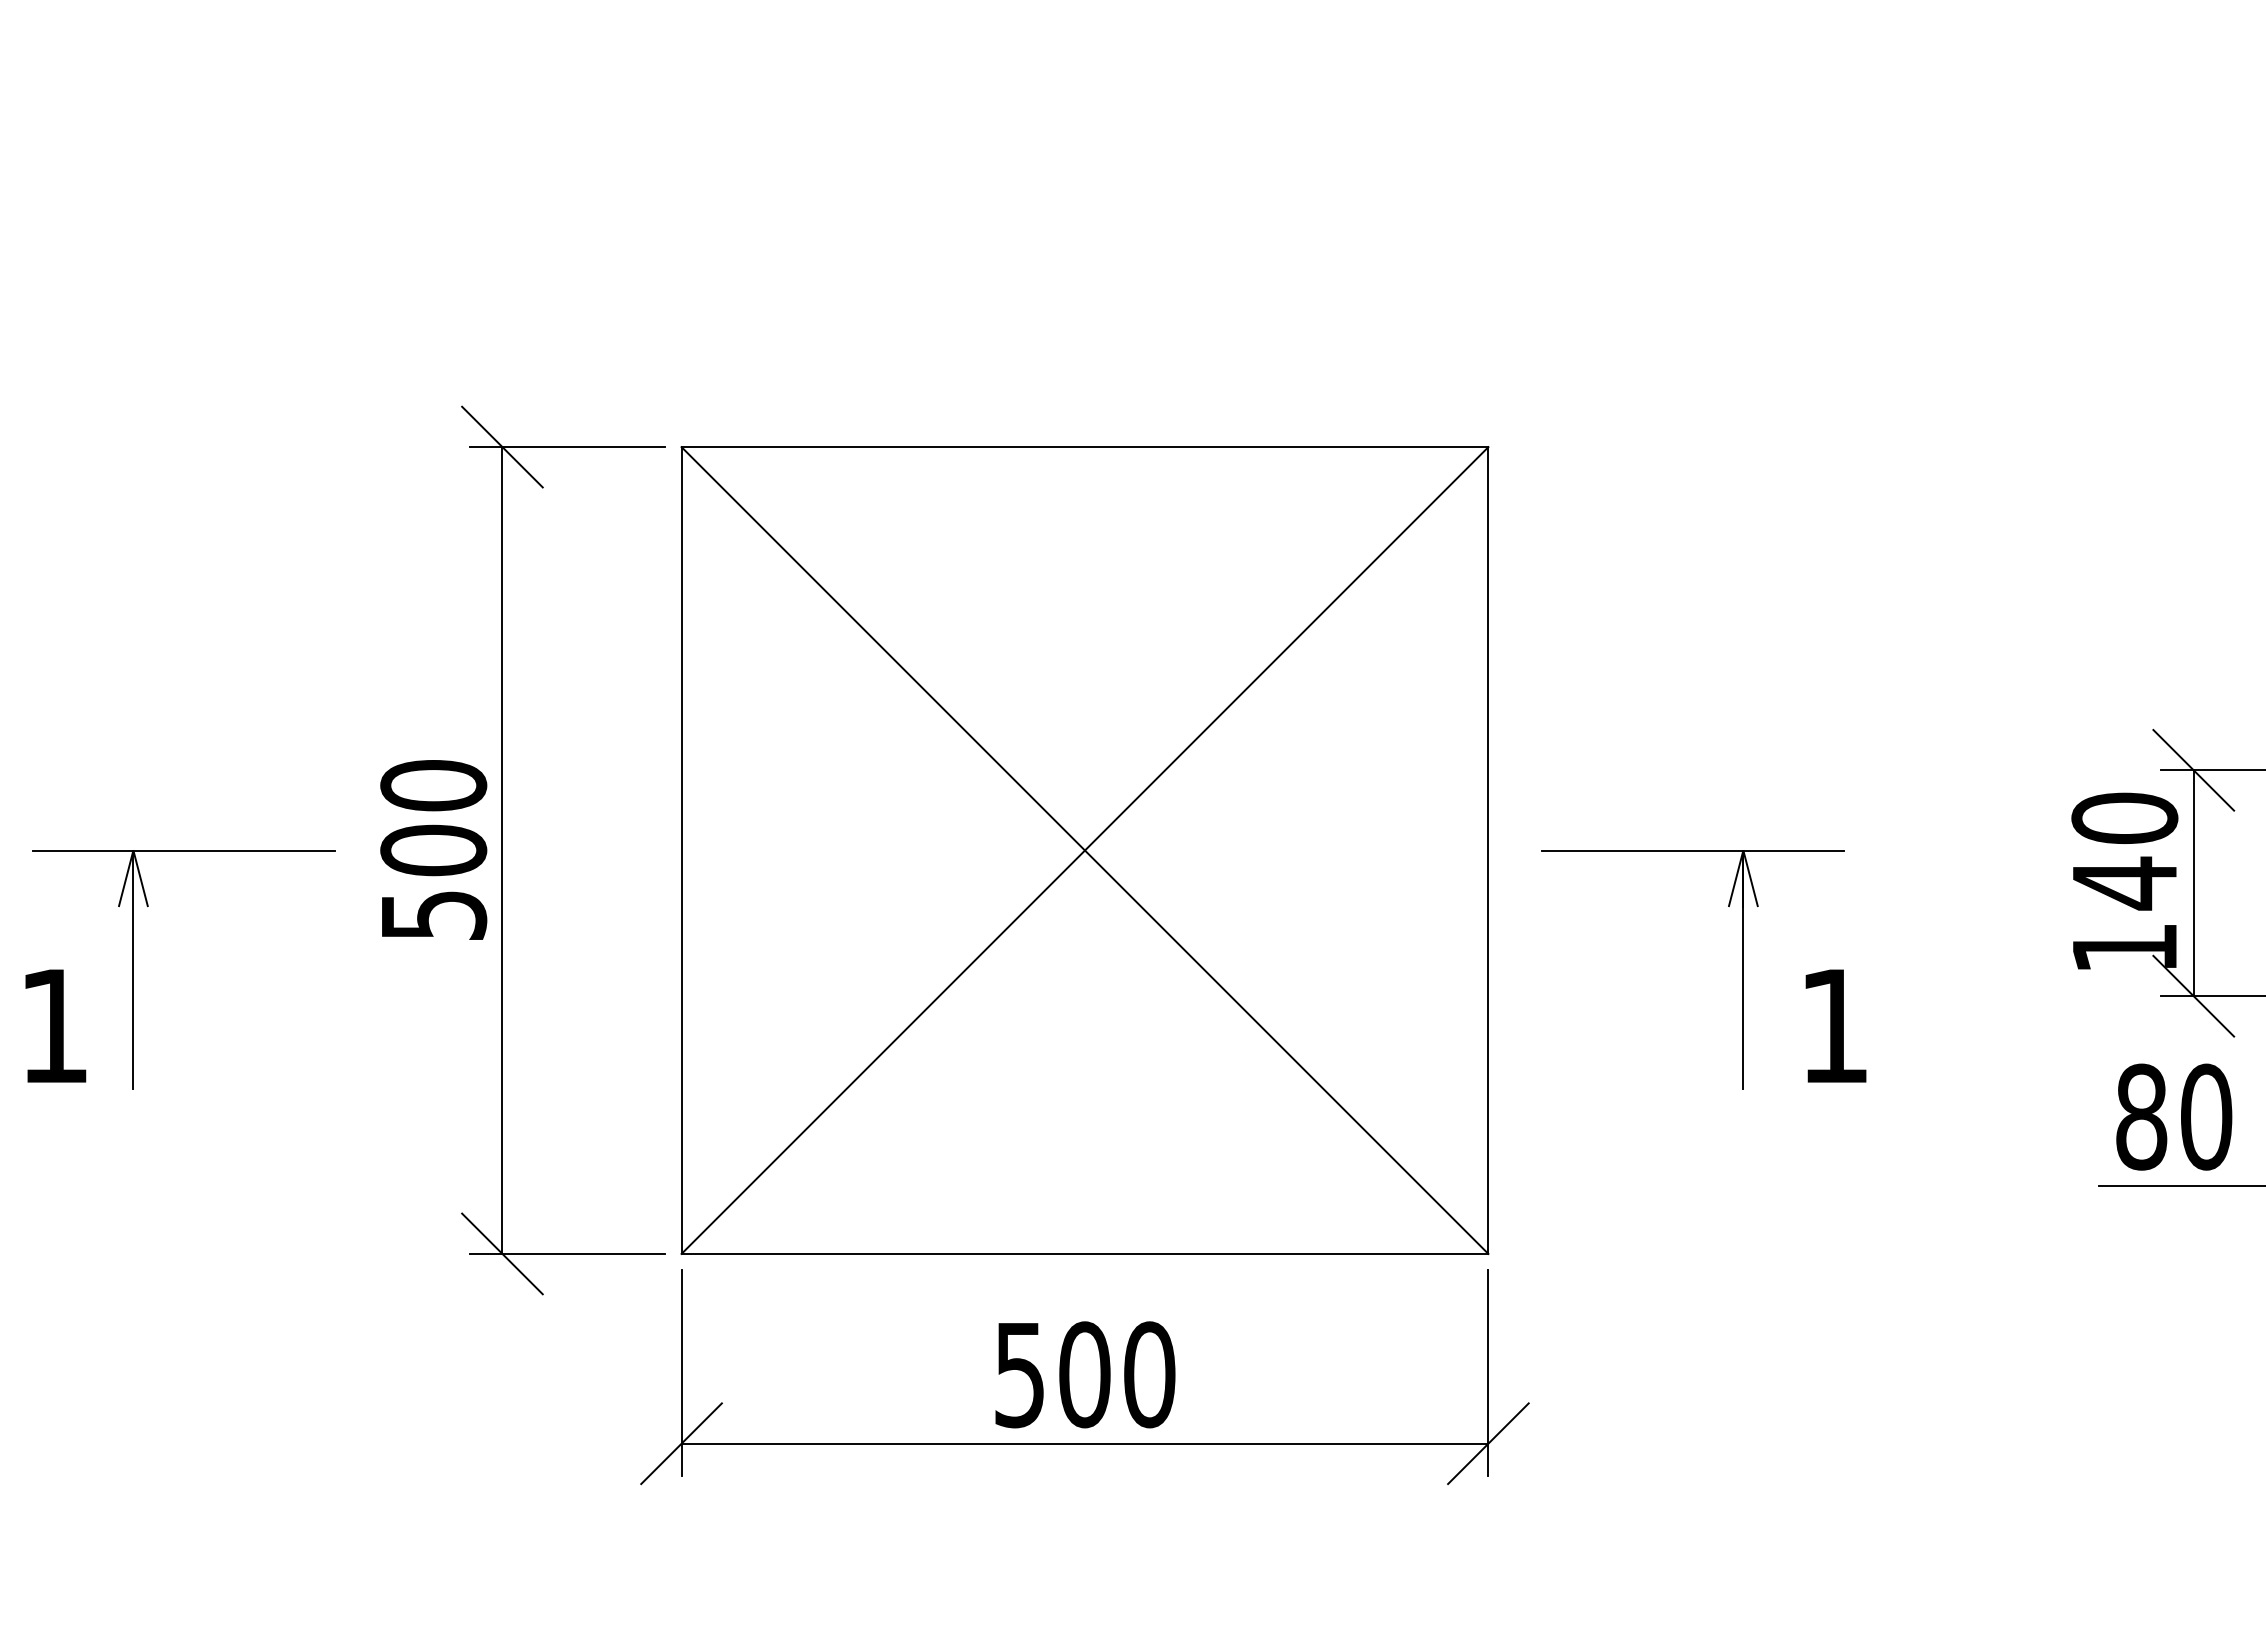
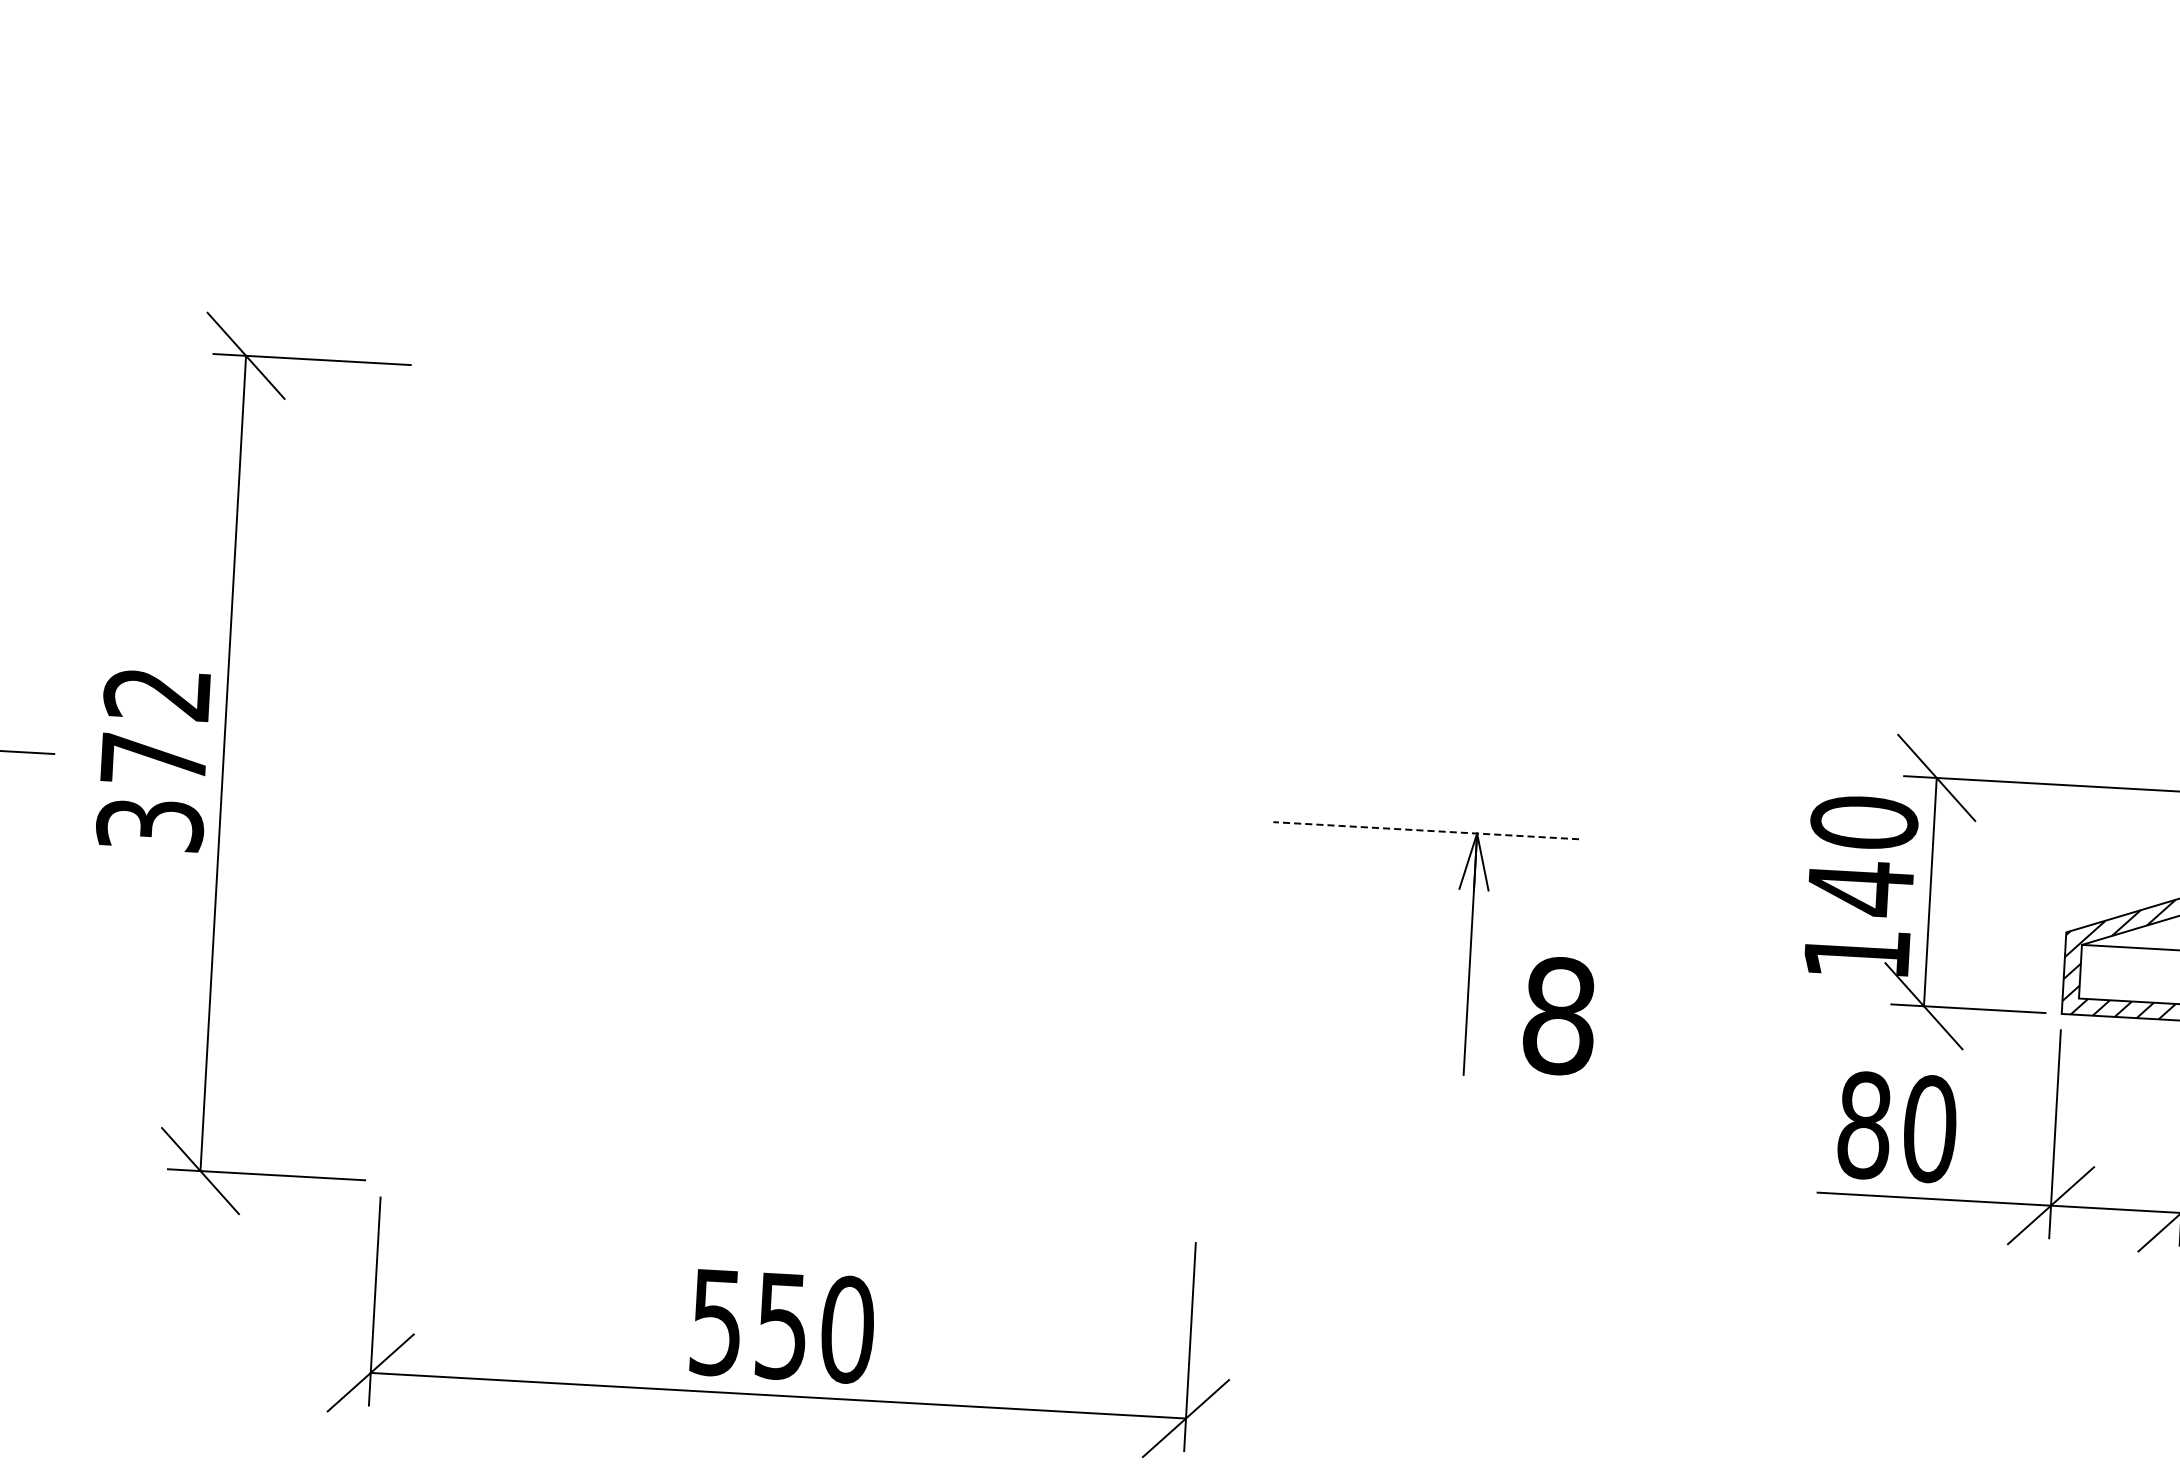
text: (433, 849) -> (153, 758), 500 -> 372
part: (1084, 850) -> (811, 796), removed
line: (1692, 850) -> (1425, 830), solid -> dashed
text: (1834, 1025) -> (1559, 1015), 1 -> 8
text: (1084, 1374) -> (781, 1325), 500 -> 550

